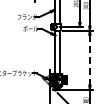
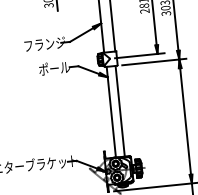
line: (89, 60) -> (184, 122), dashed -> solid

